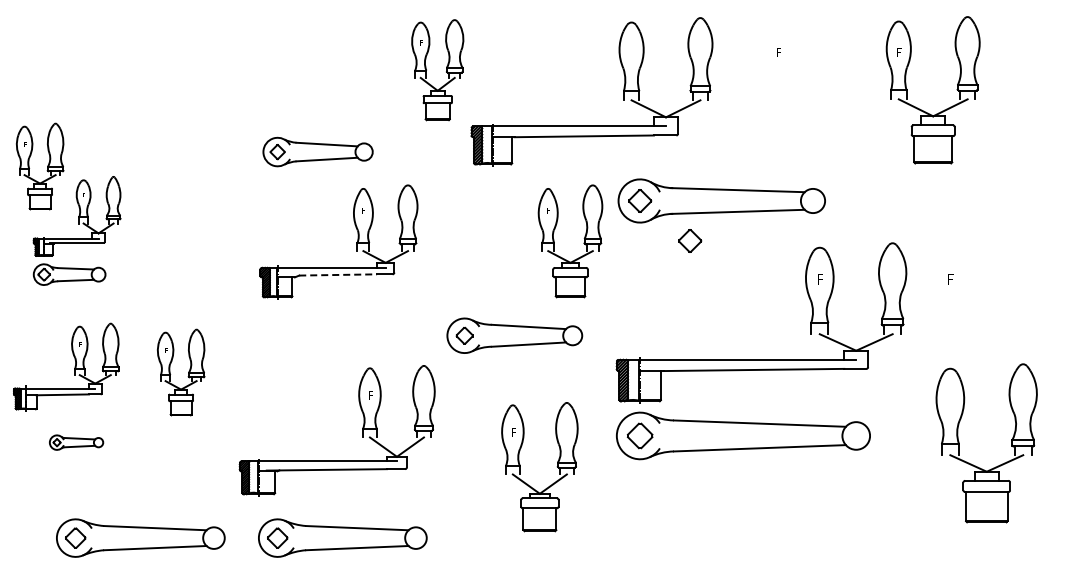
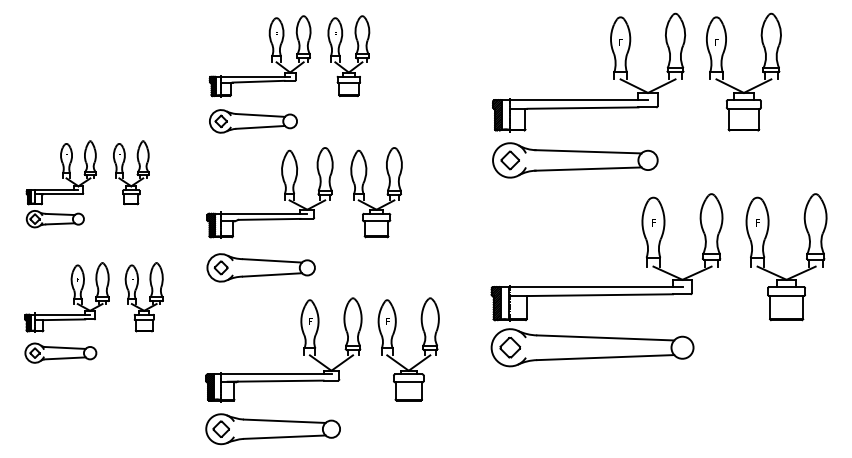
part: (341, 70) -> (272, 56), added
part: (623, 91) -> (614, 72), moved
part: (47, 166) -> (37, 132), removed
part: (171, 218) -> (136, 174), added
part: (690, 240) -> (550, 191), removed
part: (583, 243) -> (386, 194), moved
line: (338, 274) -> (269, 219), dashed -> solid
part: (514, 335) -> (260, 267), moved
part: (74, 366) -> (73, 297), moved
part: (362, 430) -> (304, 349), moved
part: (76, 442) -> (60, 352), size x1.67
part: (975, 465) -> (777, 274), moved
part: (556, 466) -> (422, 348), moved
part: (140, 537) -> (111, 428), removed

